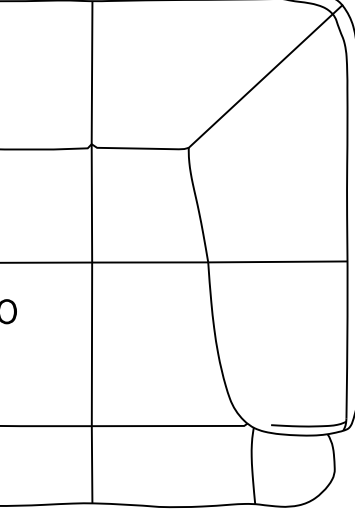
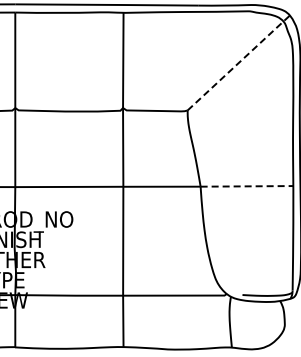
line: (265, 77) -> (238, 63), solid -> dashed
line: (278, 262) -> (247, 186), solid -> dashed

